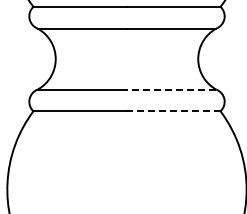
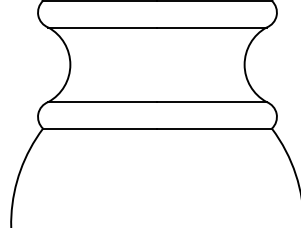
line: (171, 89) -> (211, 101), dashed -> solid
line: (173, 111) -> (214, 128), dashed -> solid

